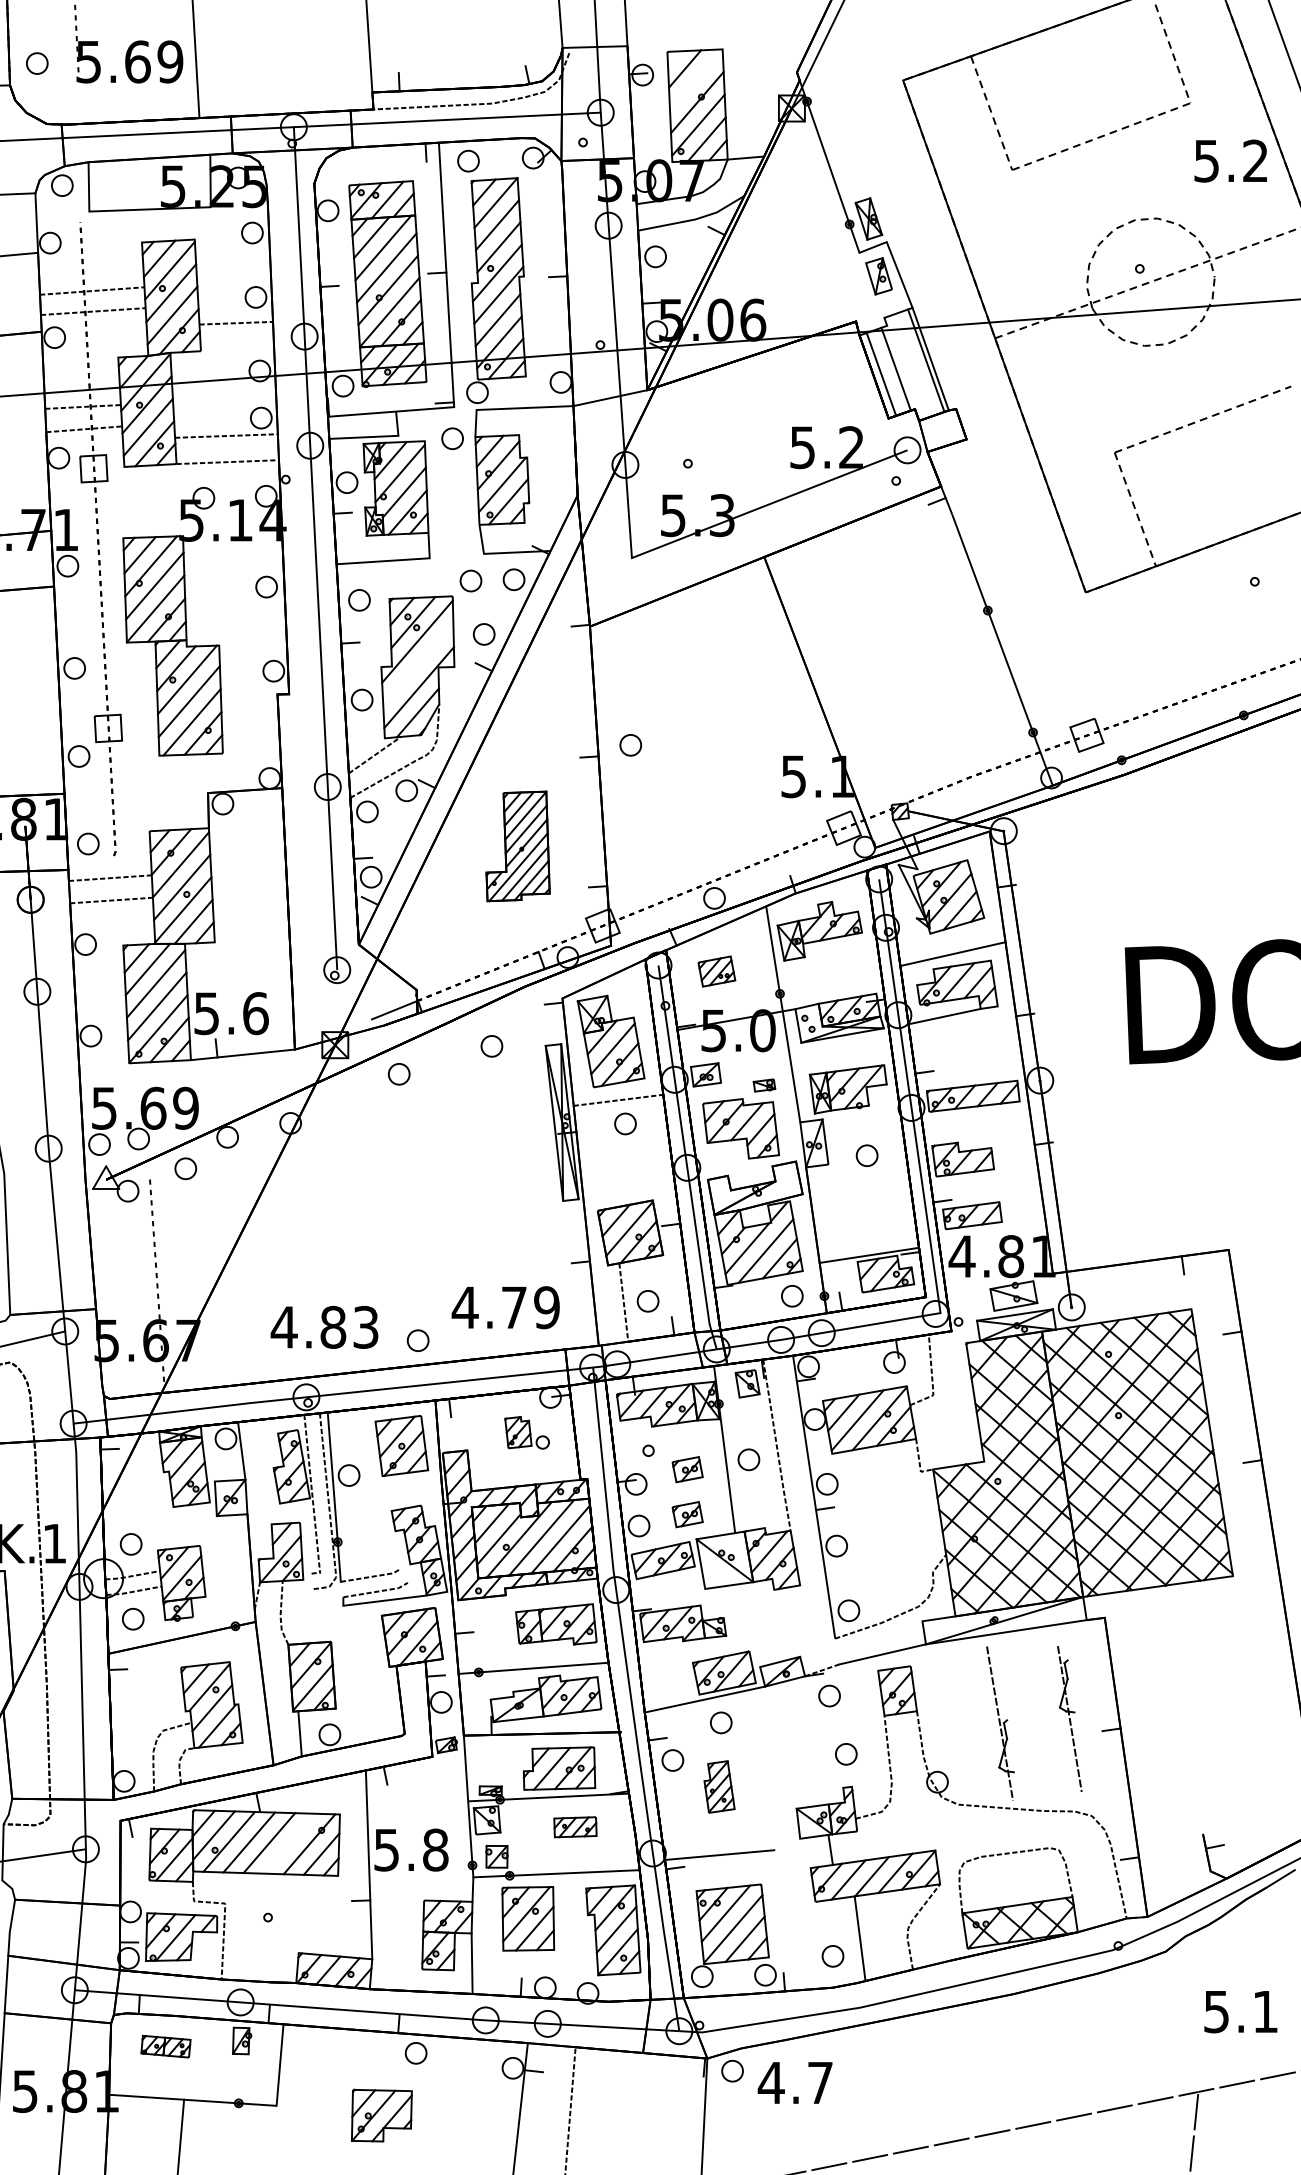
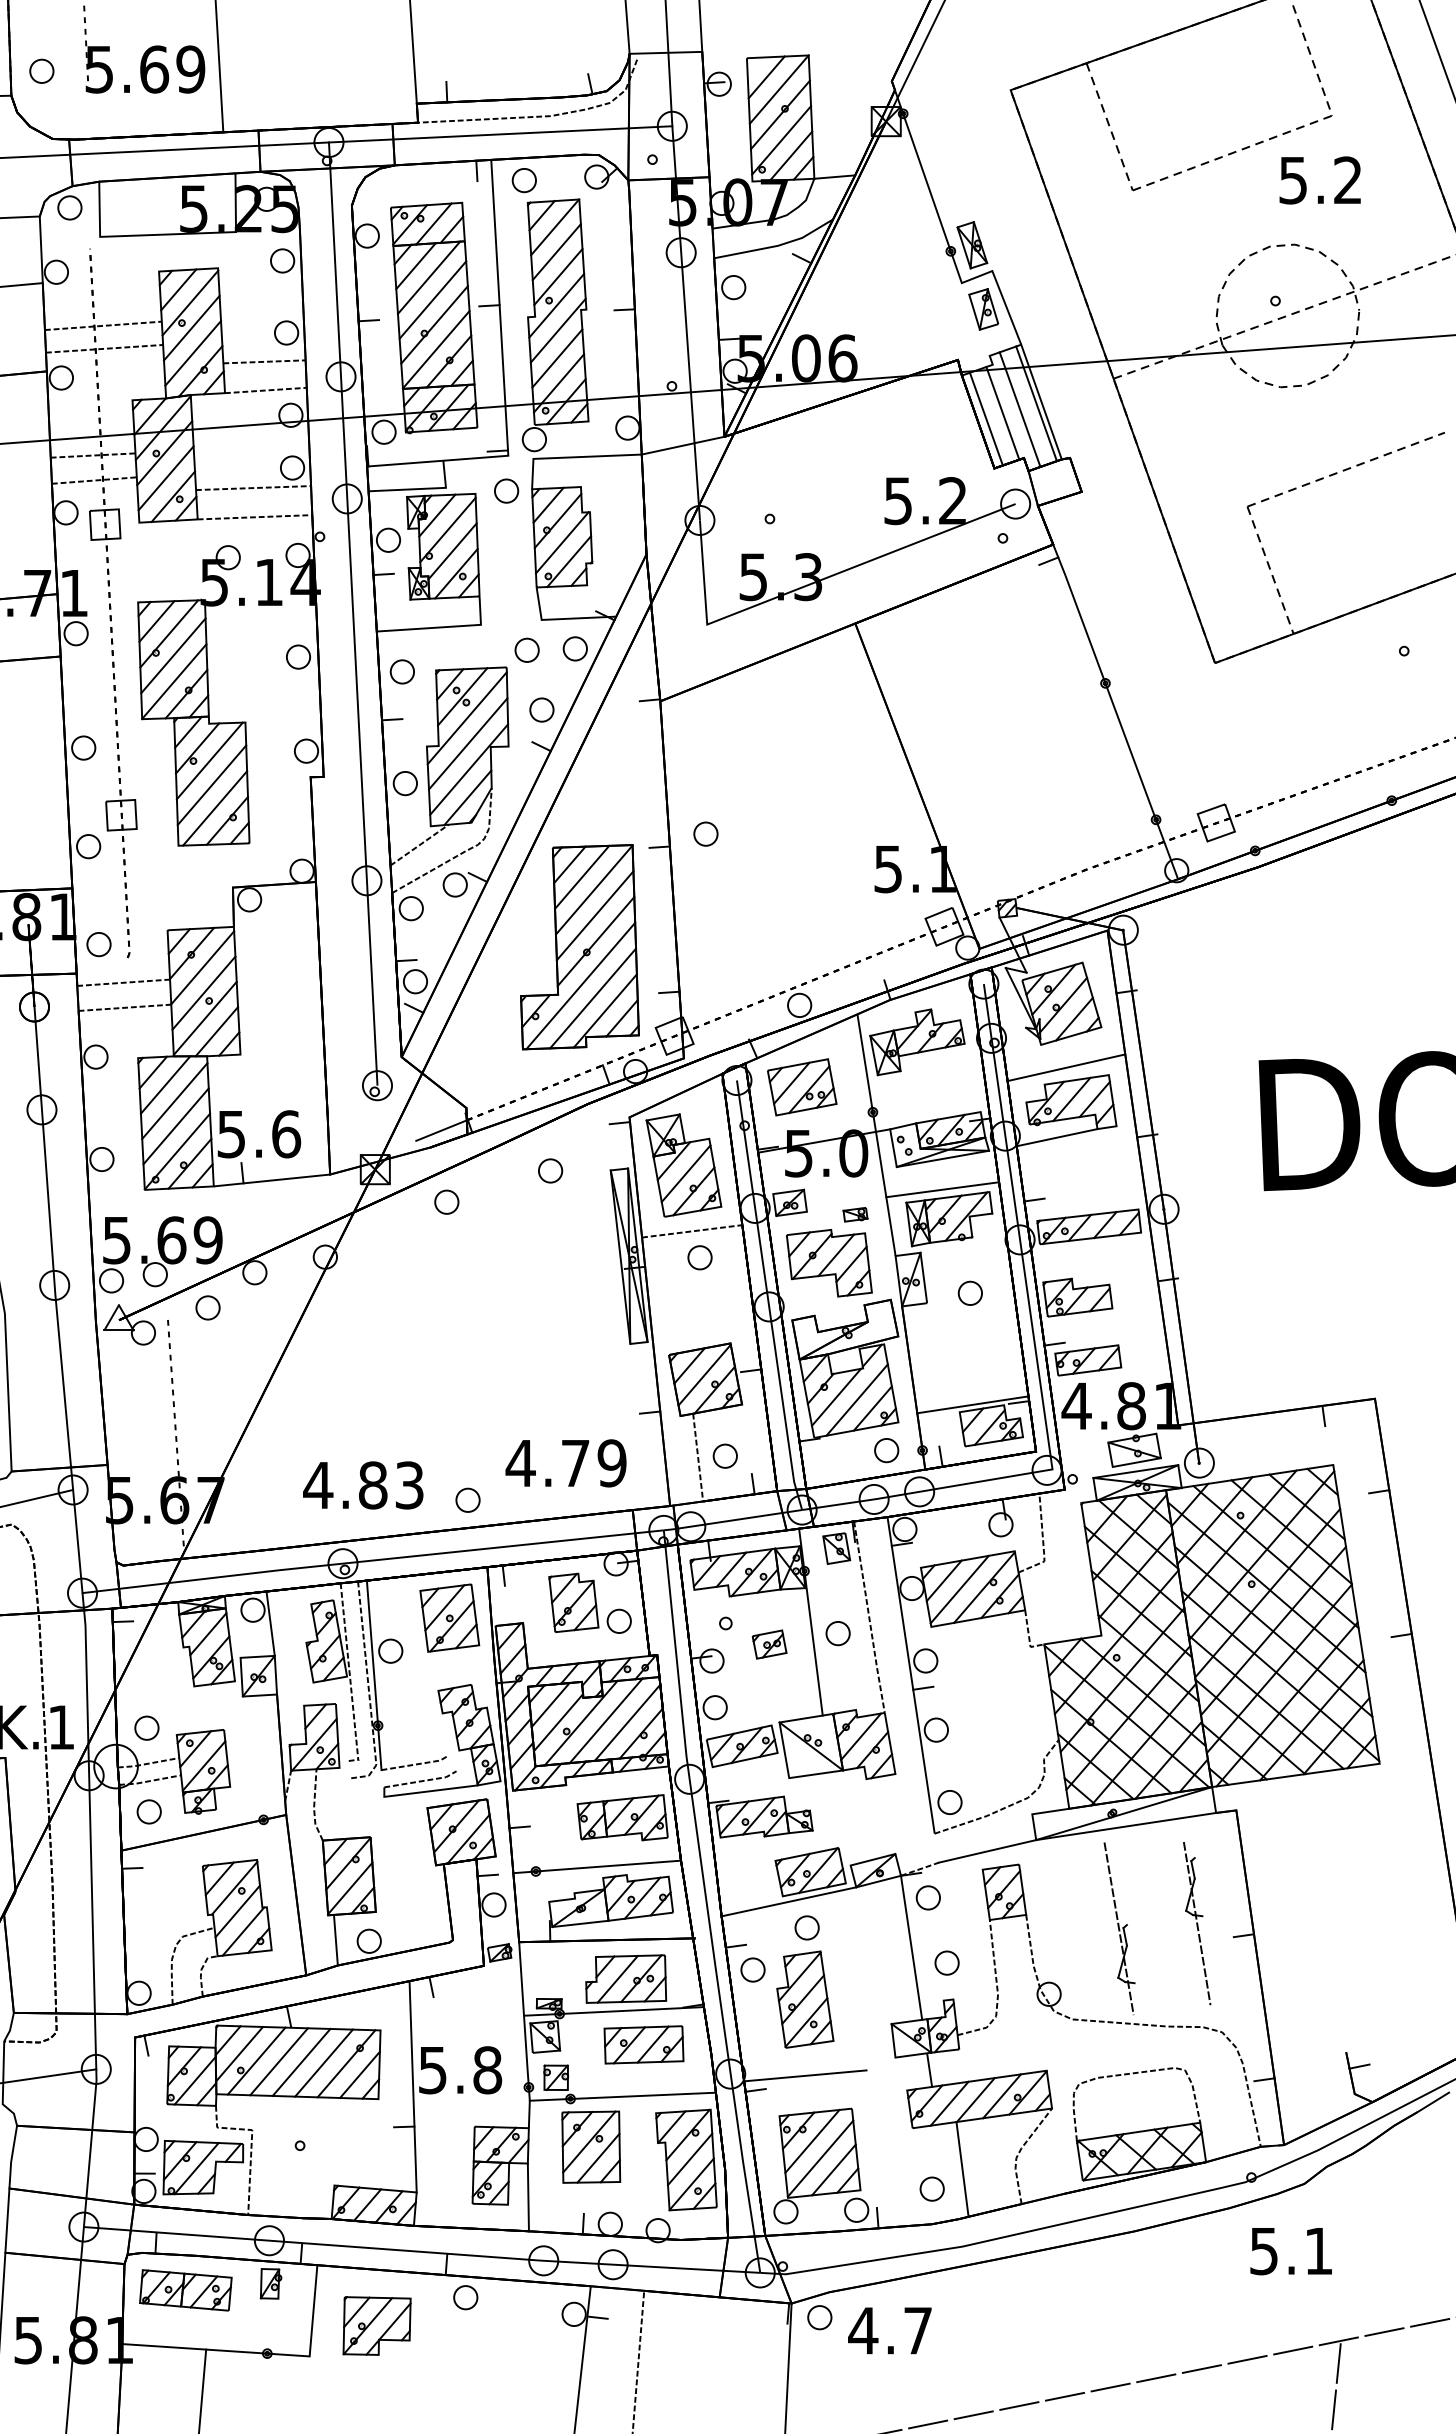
line: (696, 79) -> (779, 89), added
text: (1230, 160) -> (1319, 179), moved
line: (237, 348) -> (265, 390), added
line: (911, 365) -> (1020, 409), added
line: (418, 664) -> (468, 743), added
part: (517, 846) -> (579, 947), size x1.67
part: (716, 971) -> (801, 1087), size x1.67
line: (842, 1062) -> (942, 1189), added
part: (526, 1432) -> (589, 1603), size x1.67
part: (687, 1514) -> (769, 1694), removed
line: (814, 1740) -> (911, 1947), added
part: (719, 1786) -> (805, 1999), size x1.67
part: (575, 1826) -> (644, 2043), size x1.67
line: (289, 1843) -> (324, 2062), added
text: (1240, 2012) -> (1290, 2251), moved
part: (165, 2046) -> (185, 2290), size x1.67
part: (381, 2115) -> (376, 2325), moved

